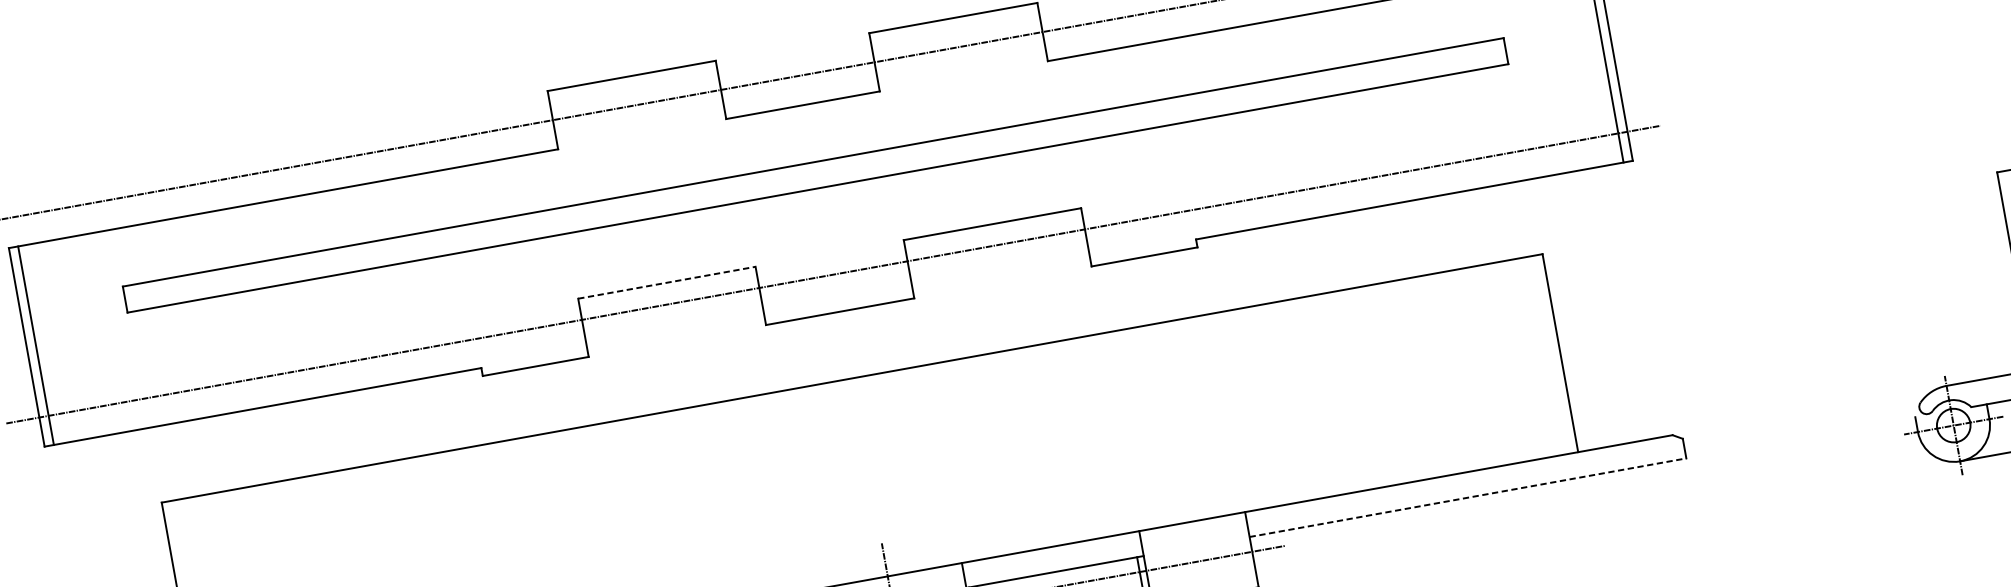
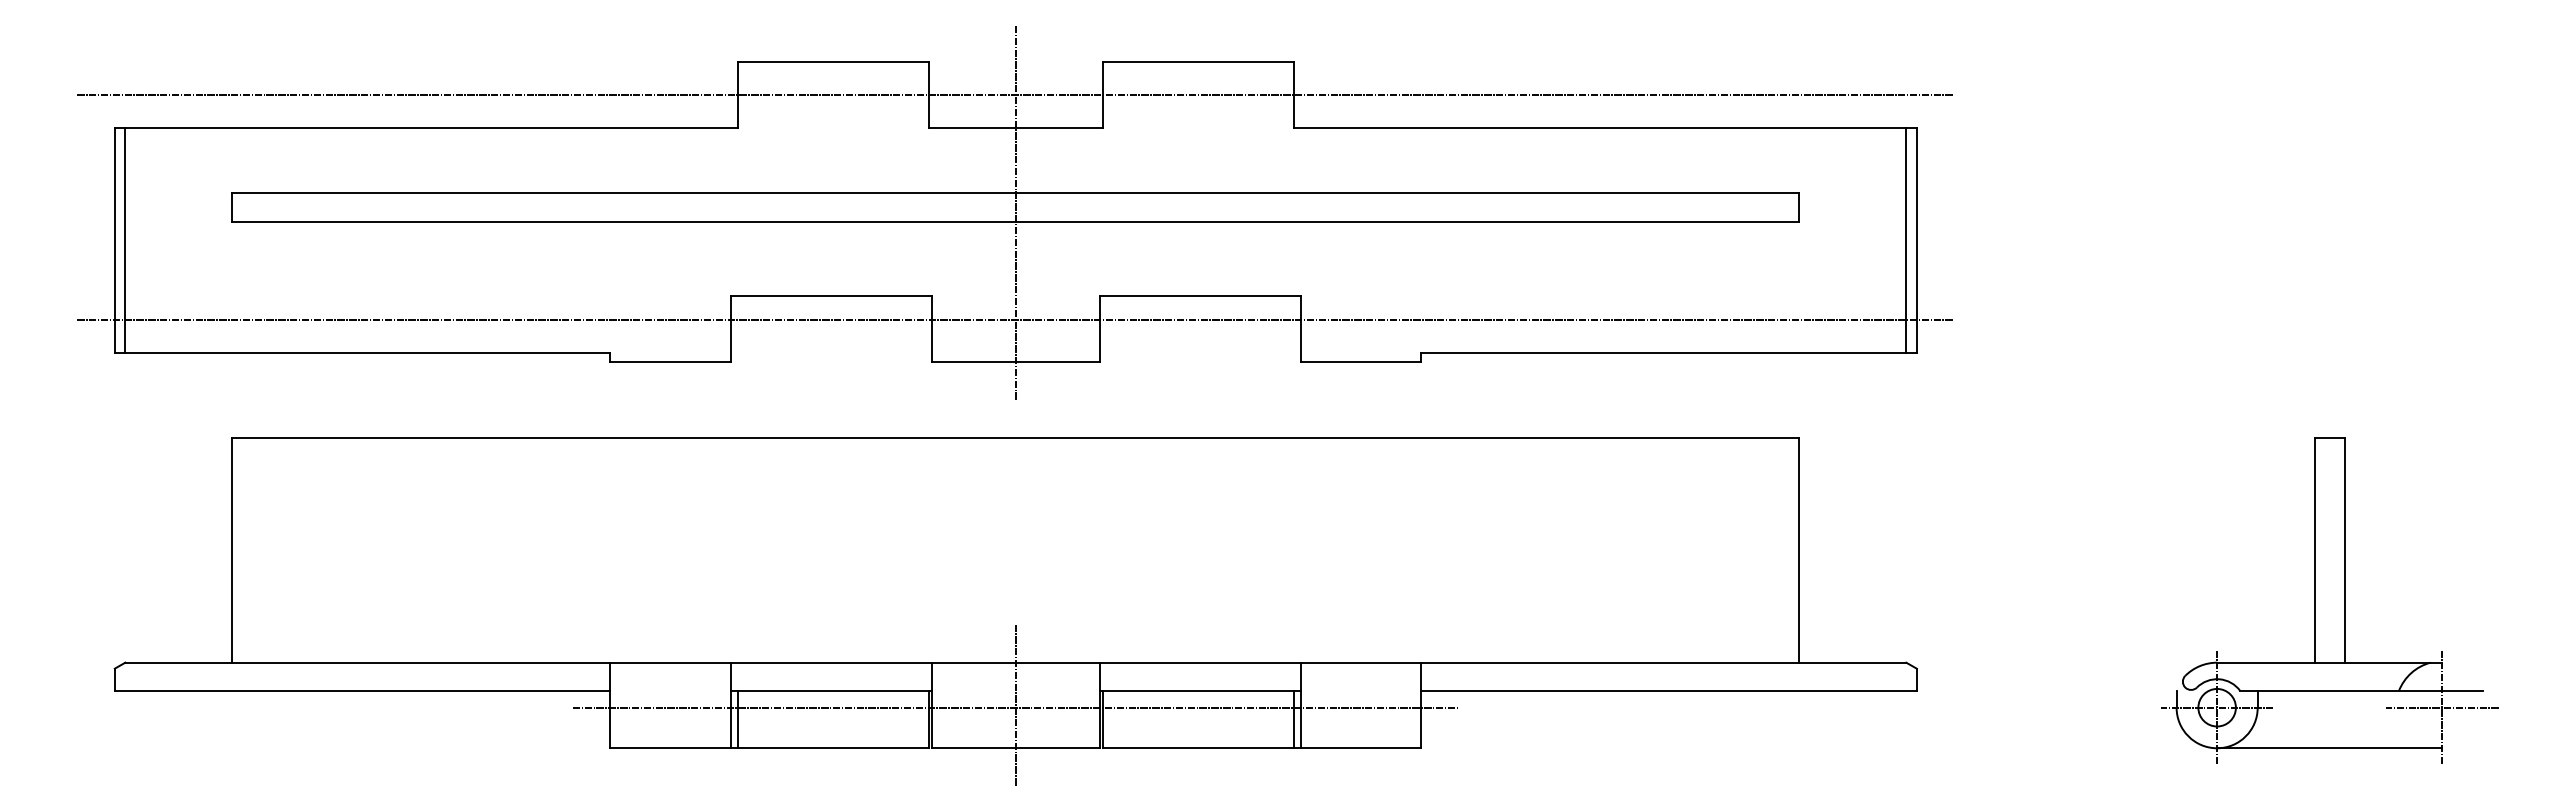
line: (815, 178) -> (1015, 211), added
line: (667, 282) -> (831, 296), dashed -> solid
line: (1468, 497) -> (1669, 690), dashed -> solid

